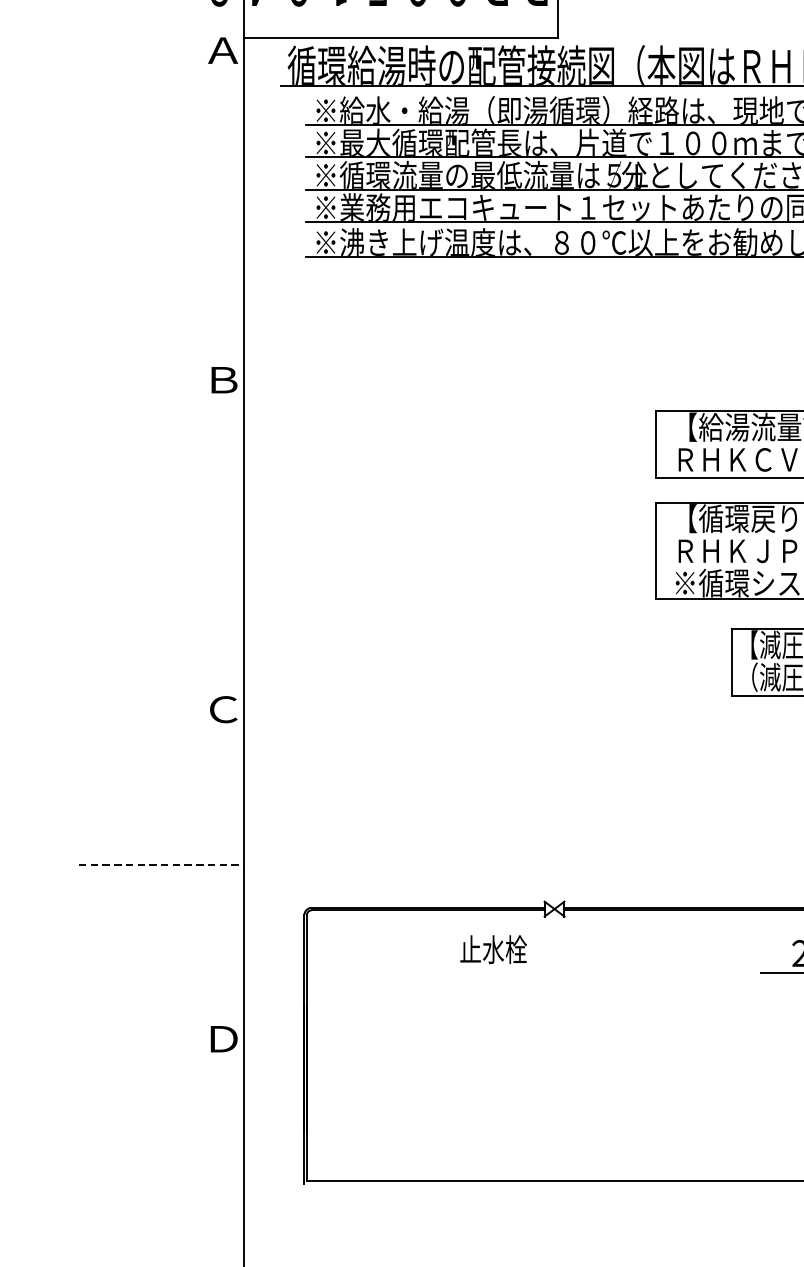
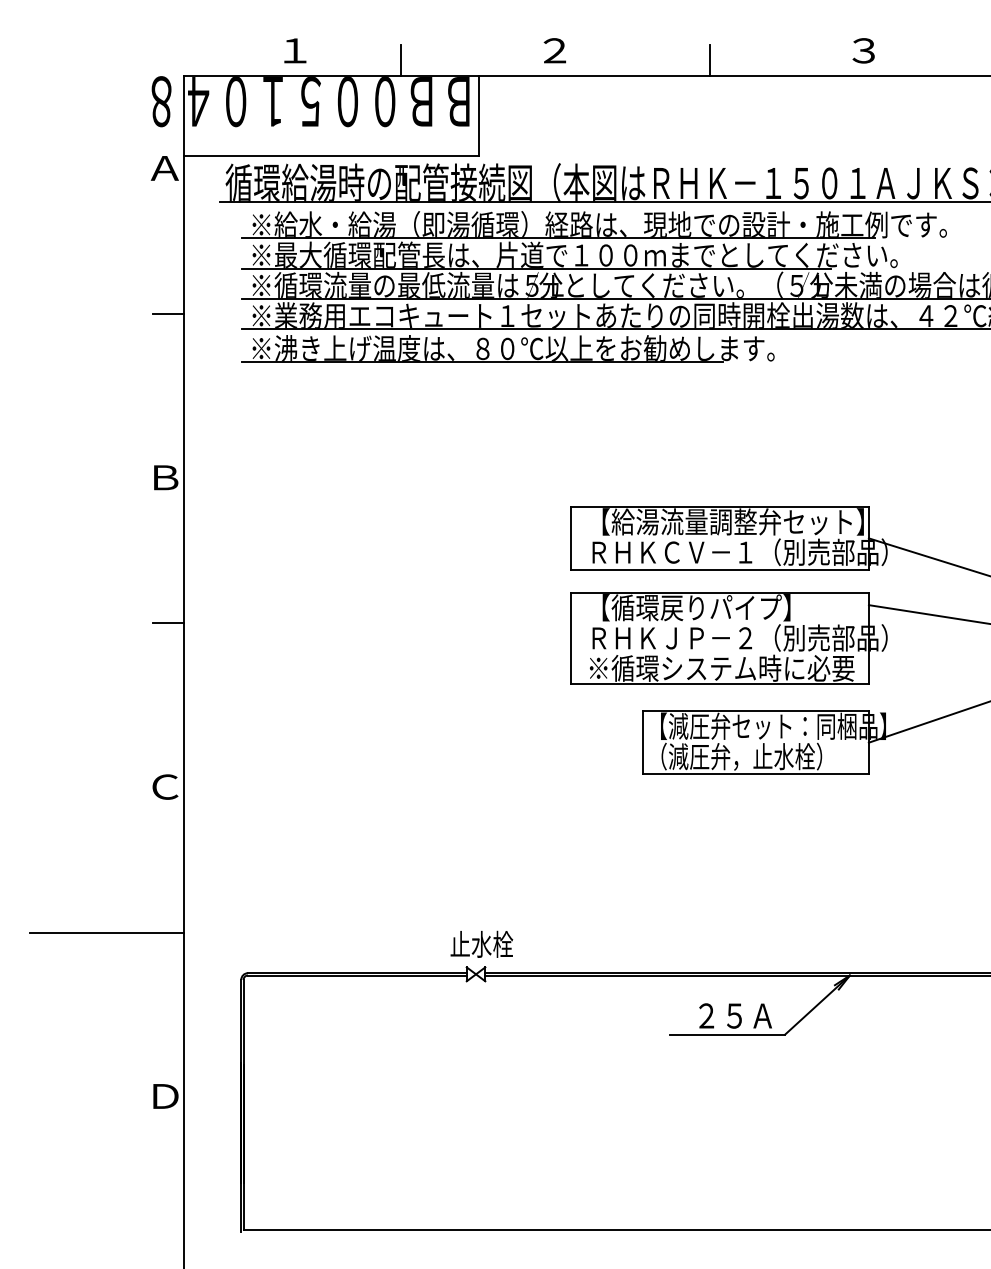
line: (226, 205) -> (168, 313), added
line: (226, 535) -> (168, 623), added
line: (161, 864) -> (107, 932), dashed -> solid
text: (493, 948) -> (481, 943), moved

